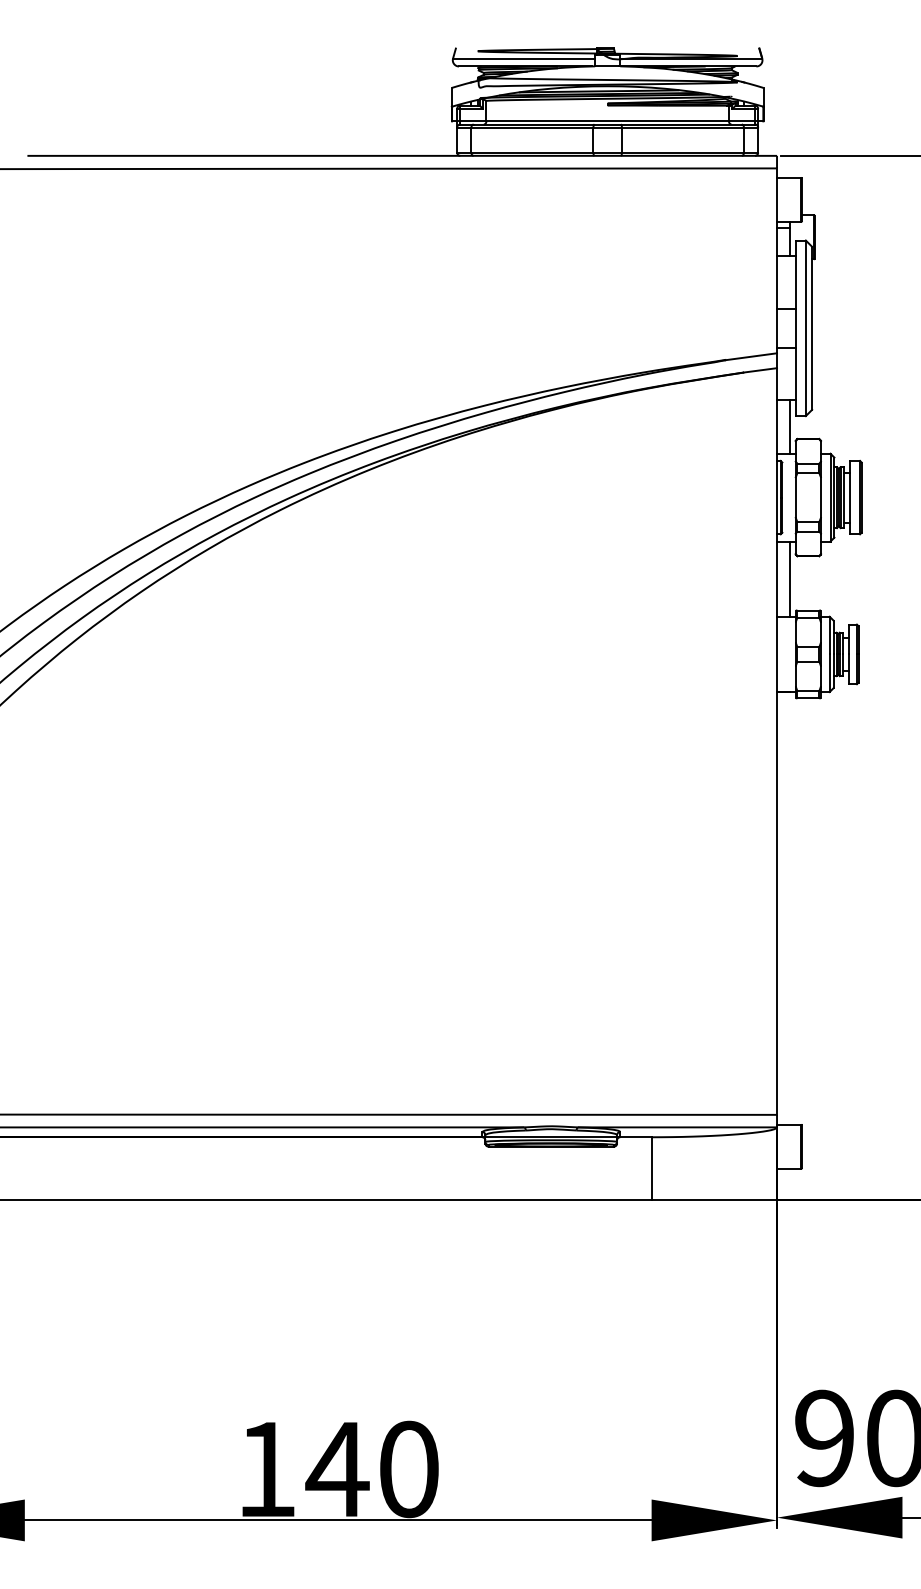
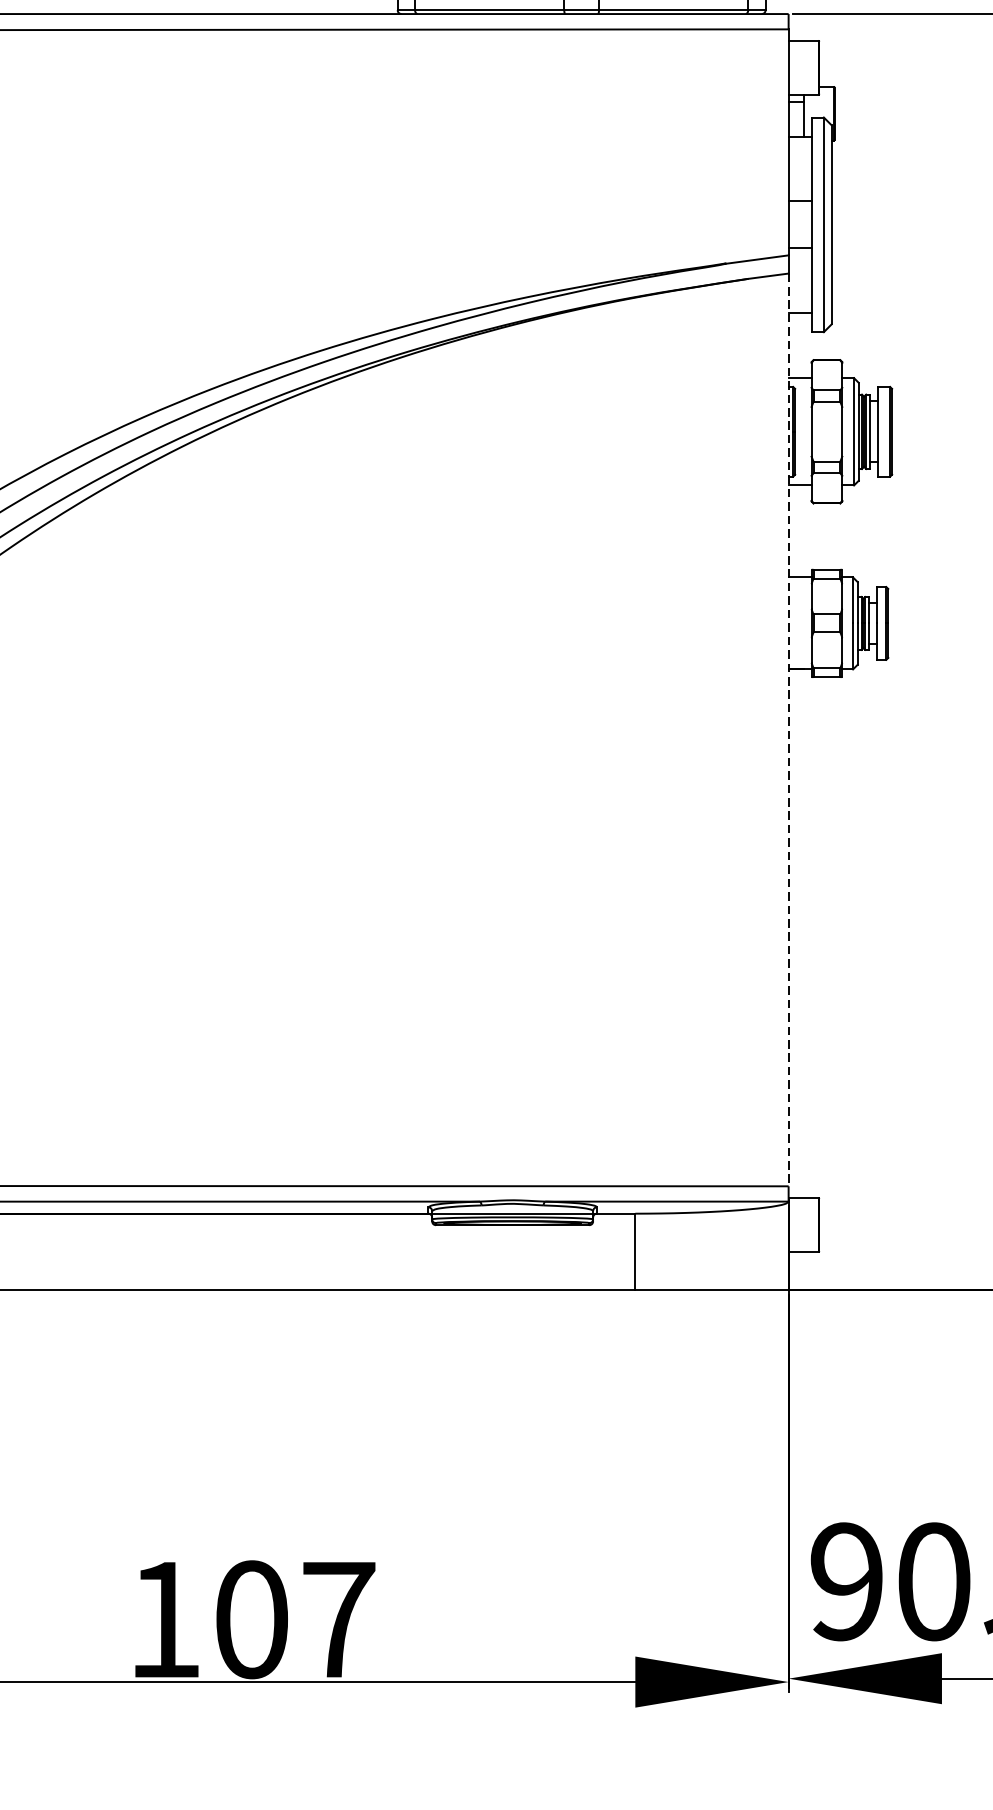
line: (789, 426) -> (803, 344), removed
line: (789, 578) -> (803, 530), removed
line: (777, 742) -> (789, 731), solid -> dashed
text: (371, 1469) -> (292, 1619), 140 -> 107

